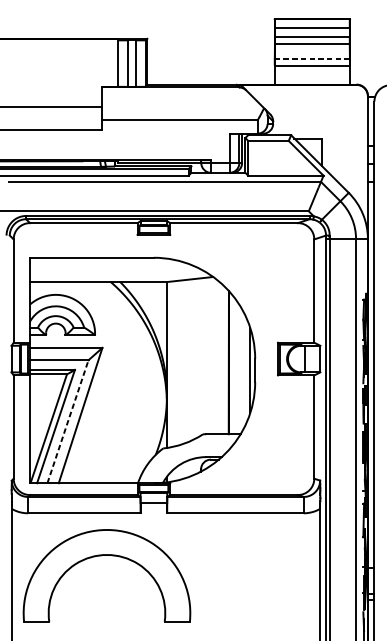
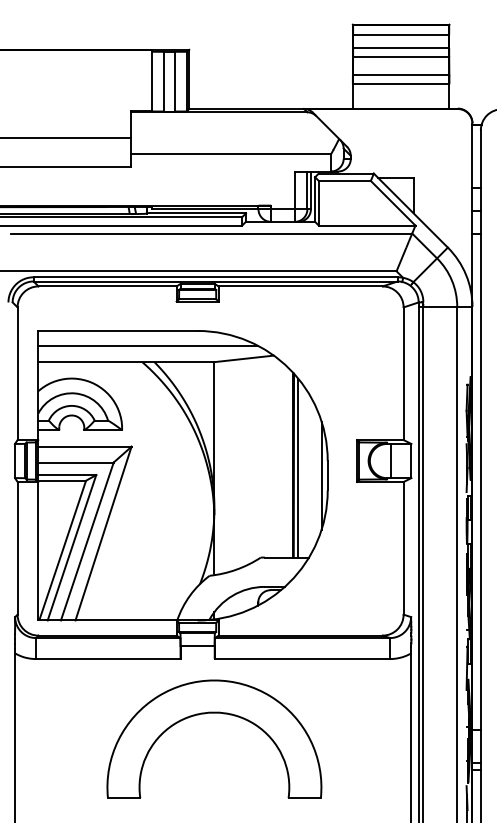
line: (311, 58) -> (400, 75), dashed -> solid
line: (115, 269) -> (148, 346), added
line: (232, 364) -> (298, 467), added
line: (68, 421) -> (87, 541), dashed -> solid
part: (107, 555) -> (214, 713), moved

